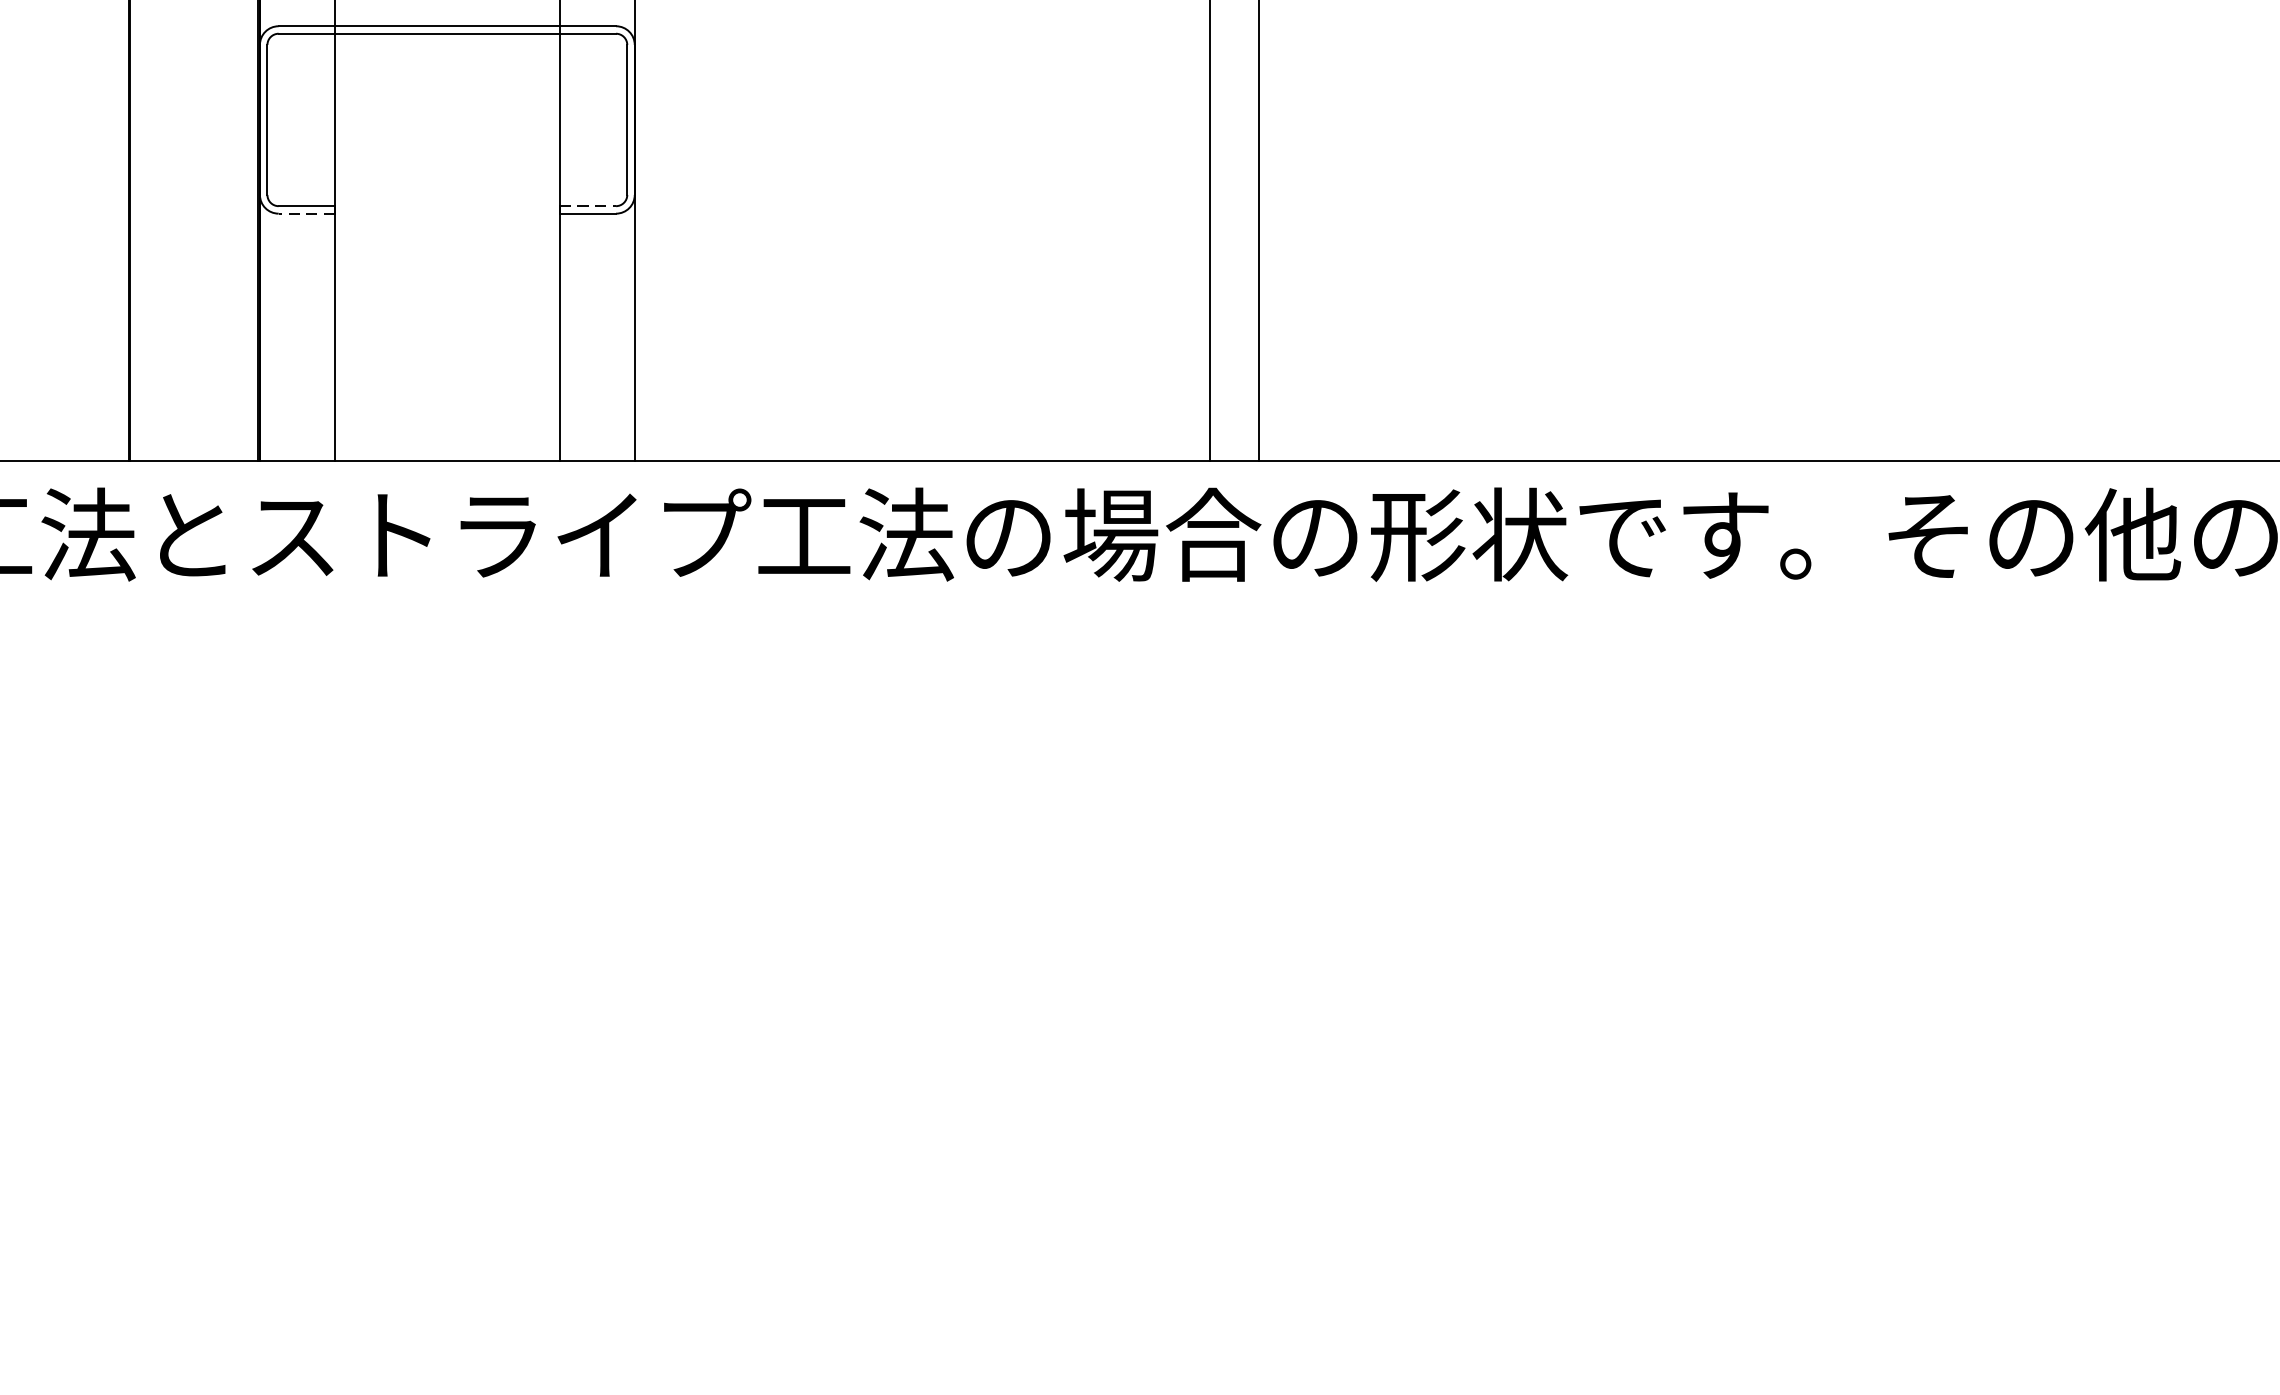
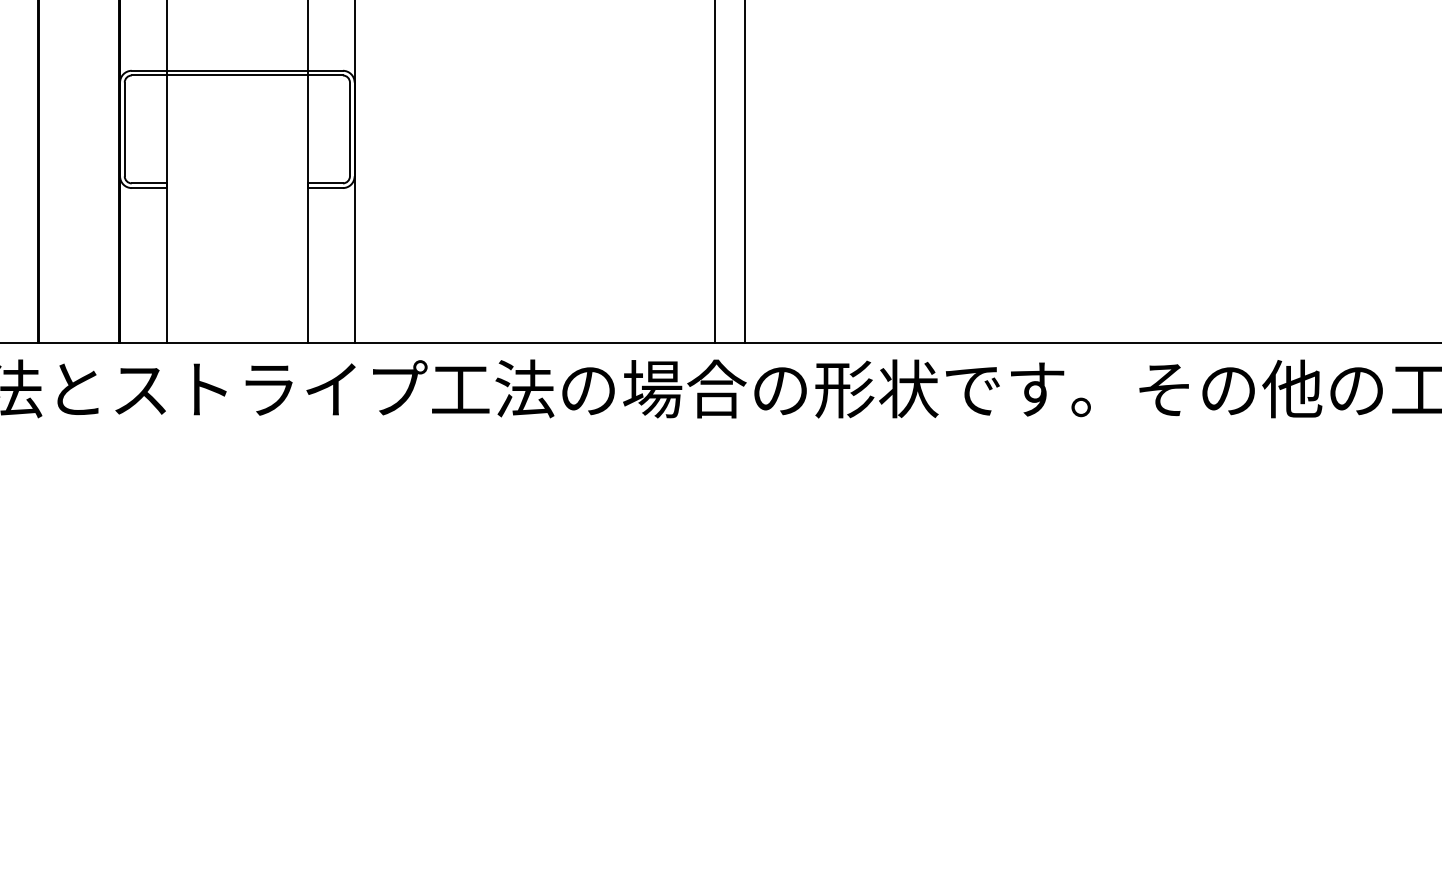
line: (588, 206) -> (325, 183), dashed -> solid
line: (306, 214) -> (149, 188), dashed -> solid

